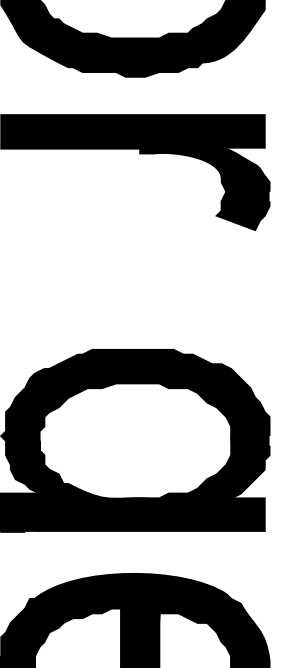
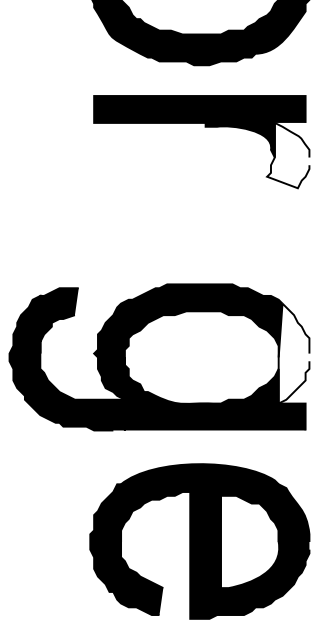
fill: (243, 189) -> (288, 155), removed
fill: (249, 435) -> (293, 353), removed

